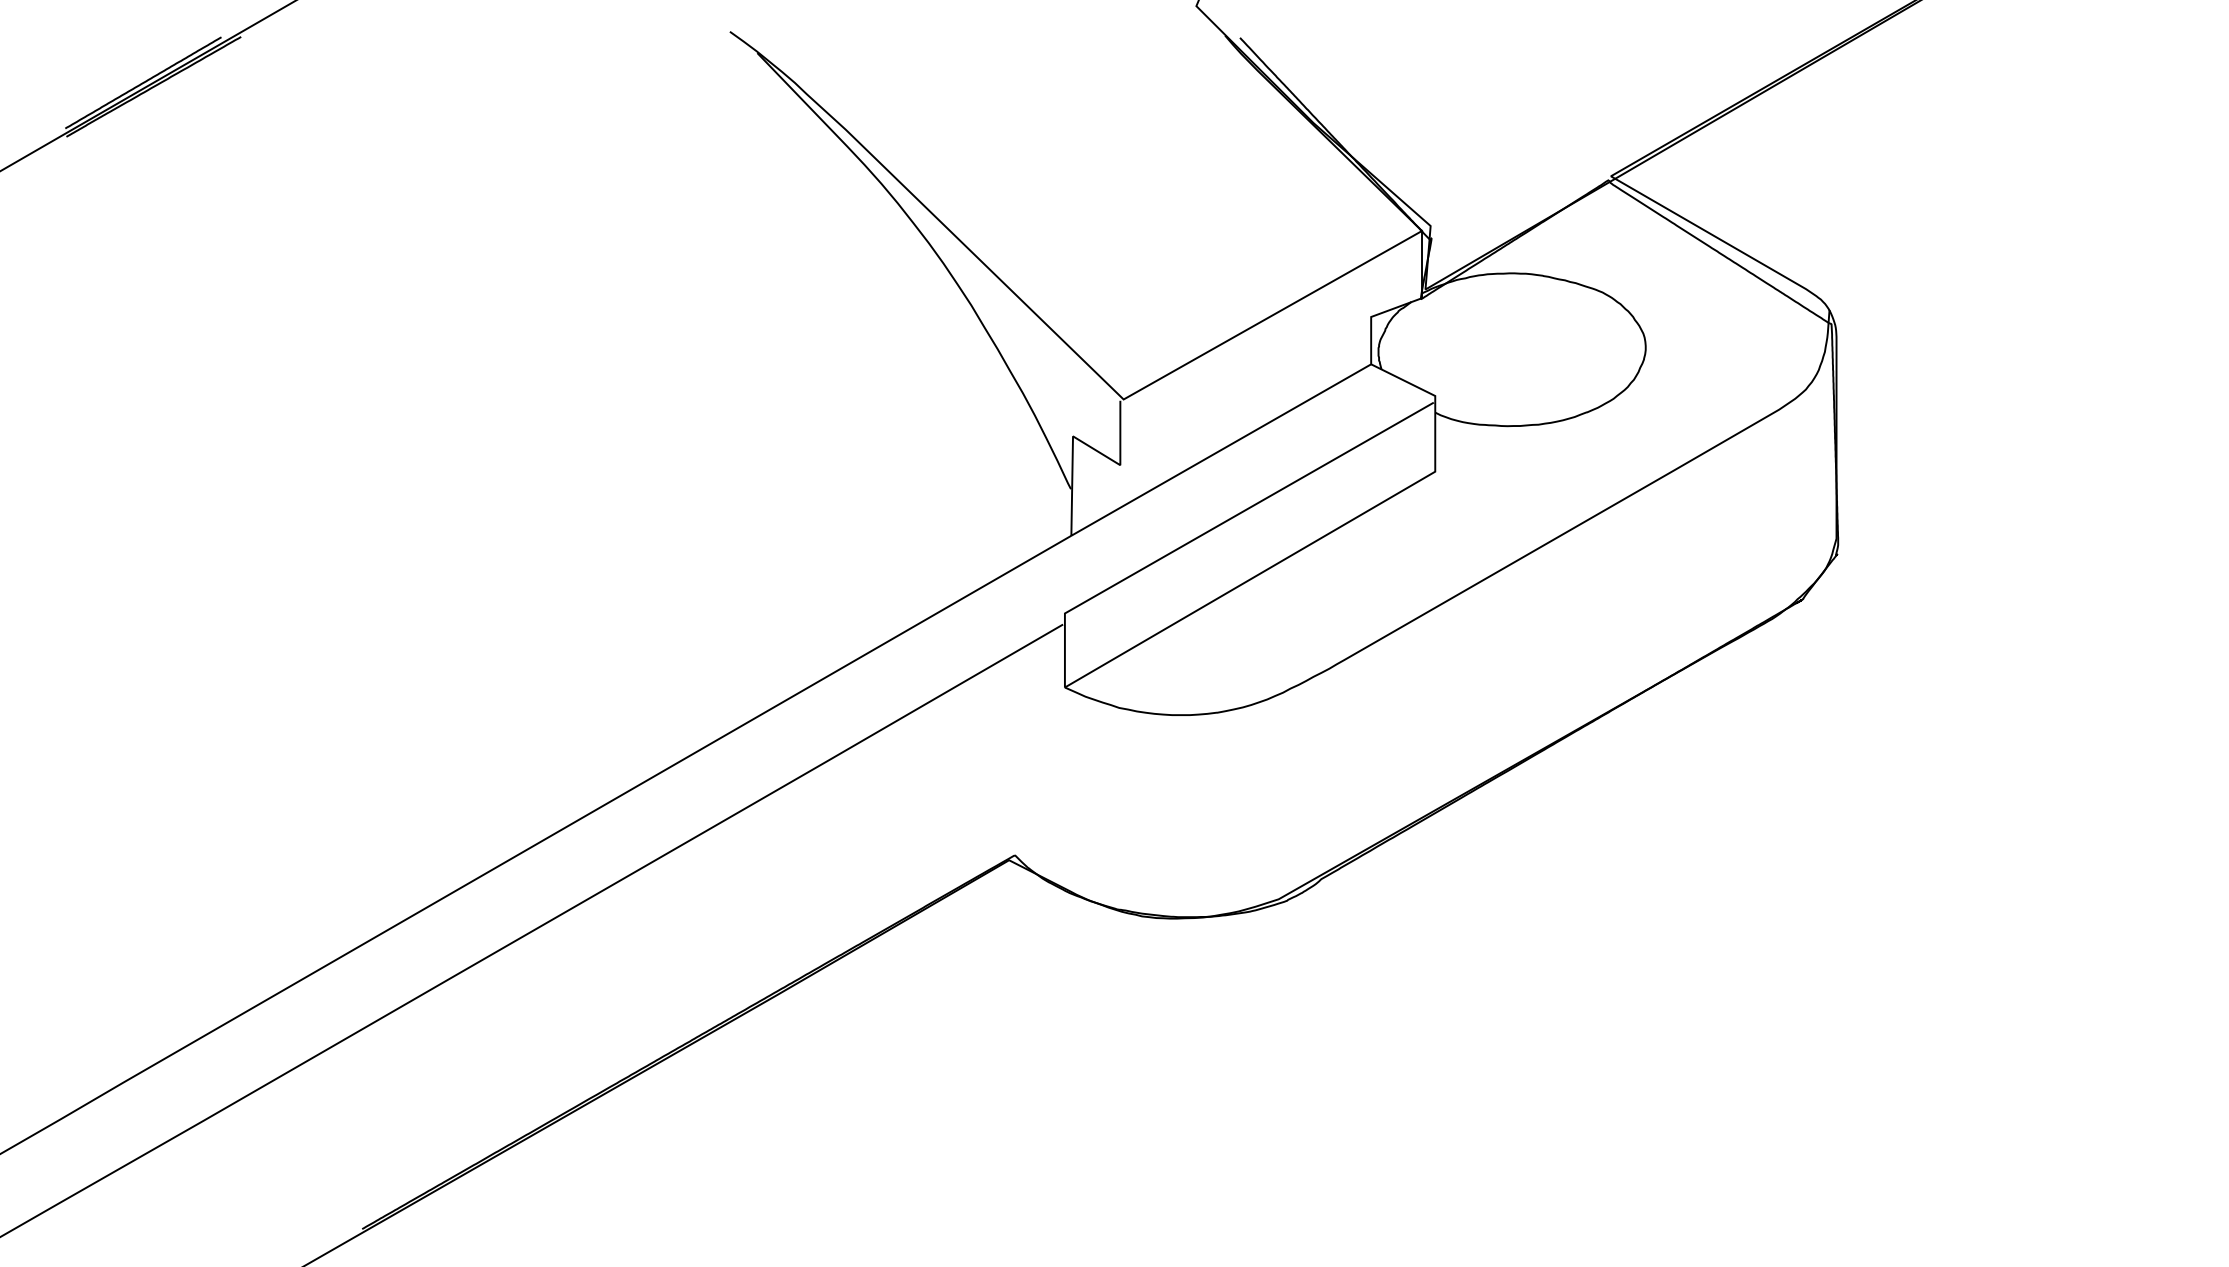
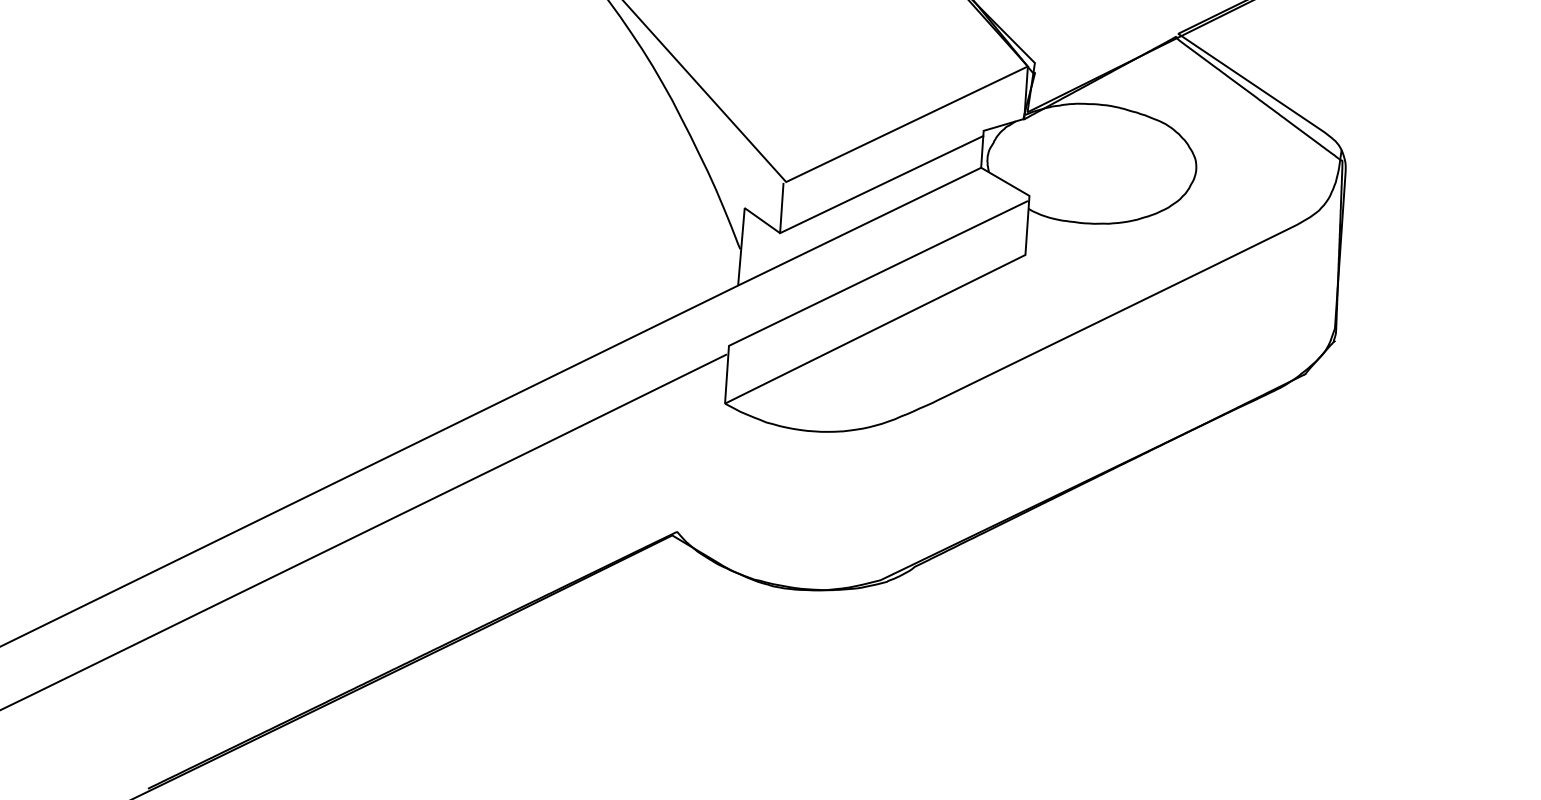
line: (1245, 394) -> (881, 184), added

